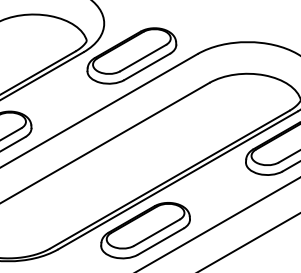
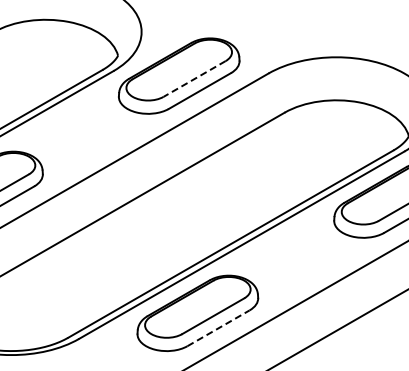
line: (143, 58) -> (194, 79), solid -> dashed
line: (160, 241) -> (218, 328), solid -> dashed

